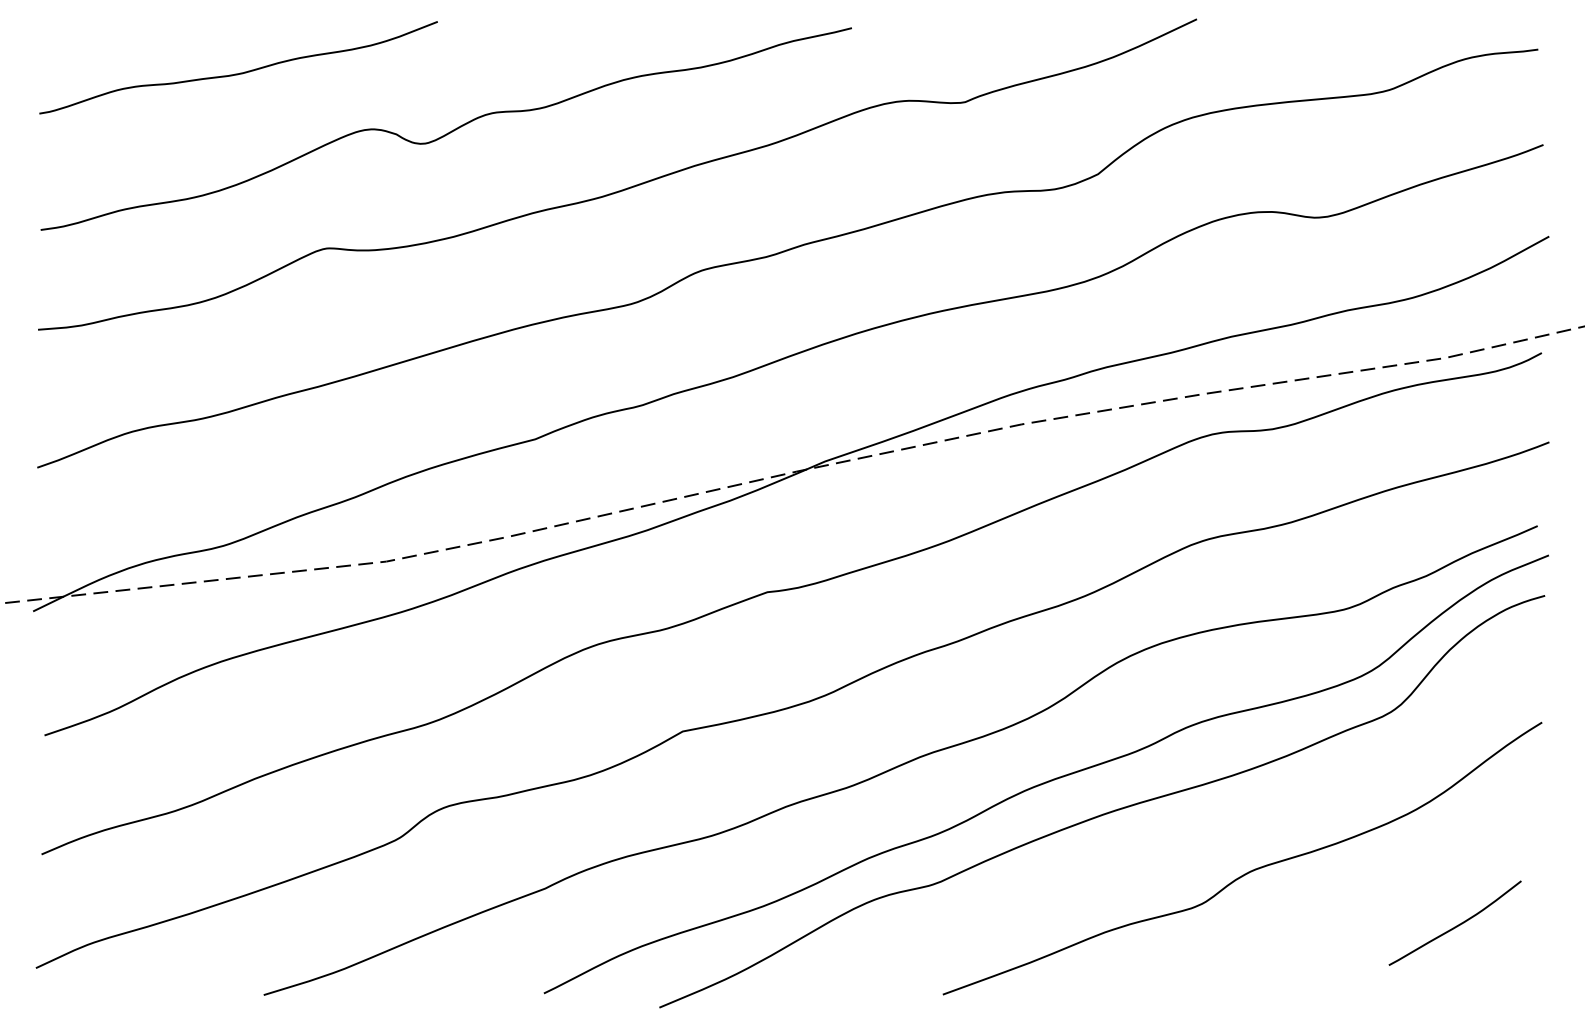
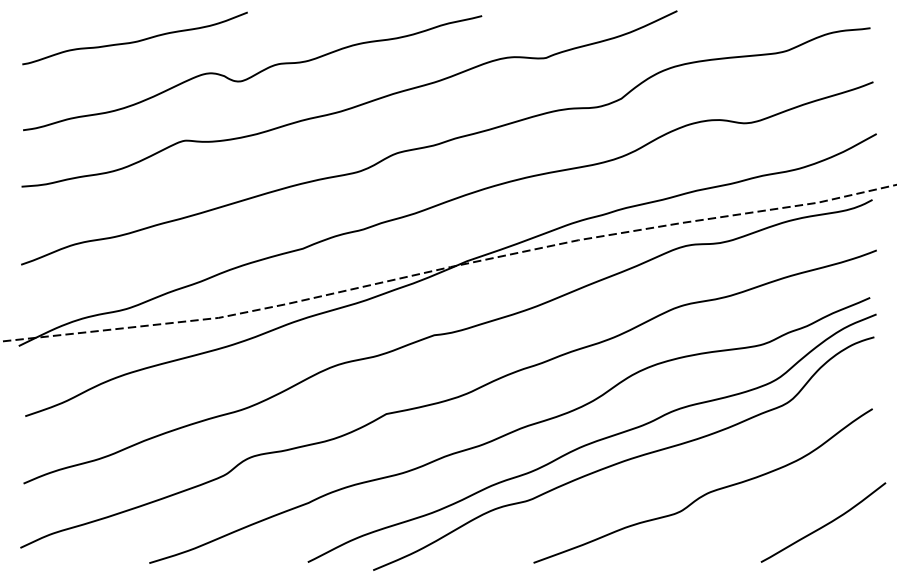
part: (1455, 923) -> (823, 522), size x1.67

